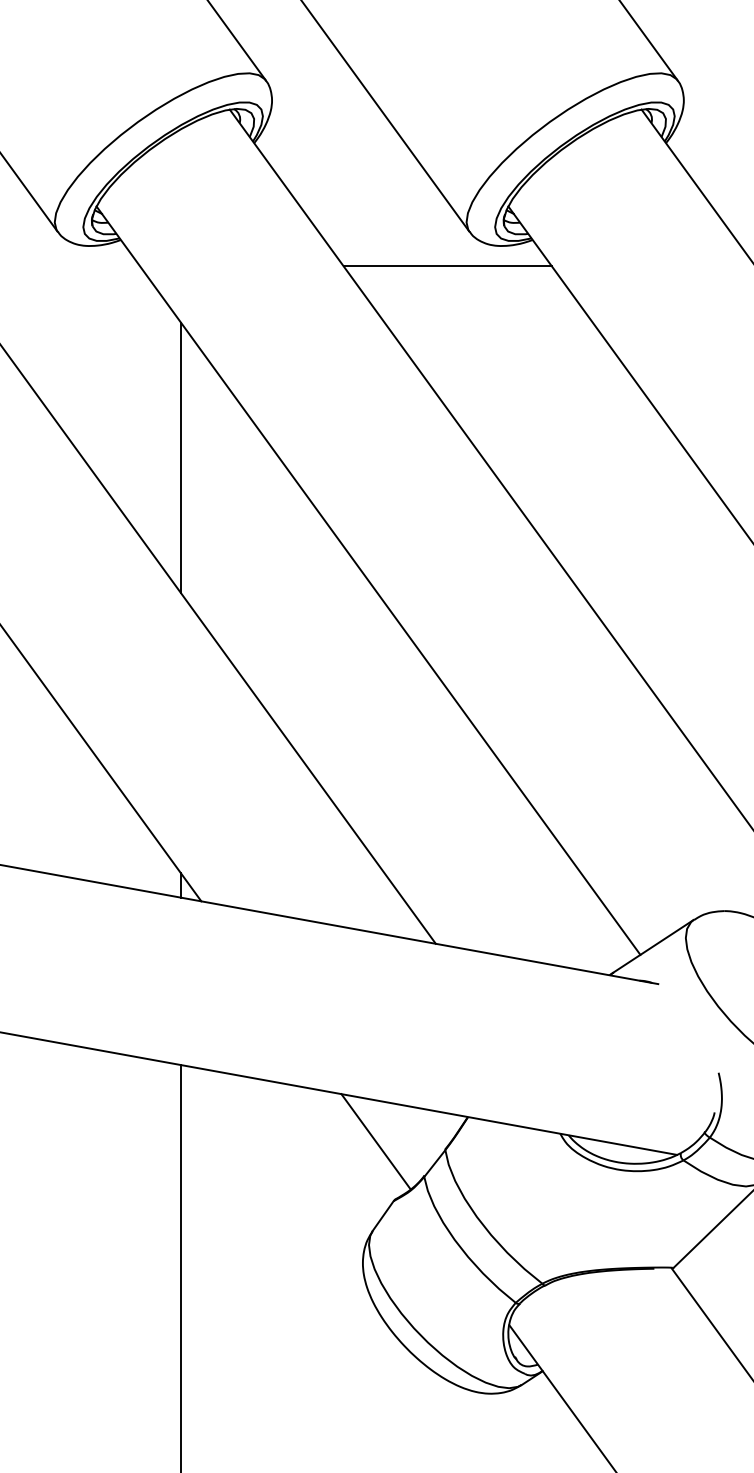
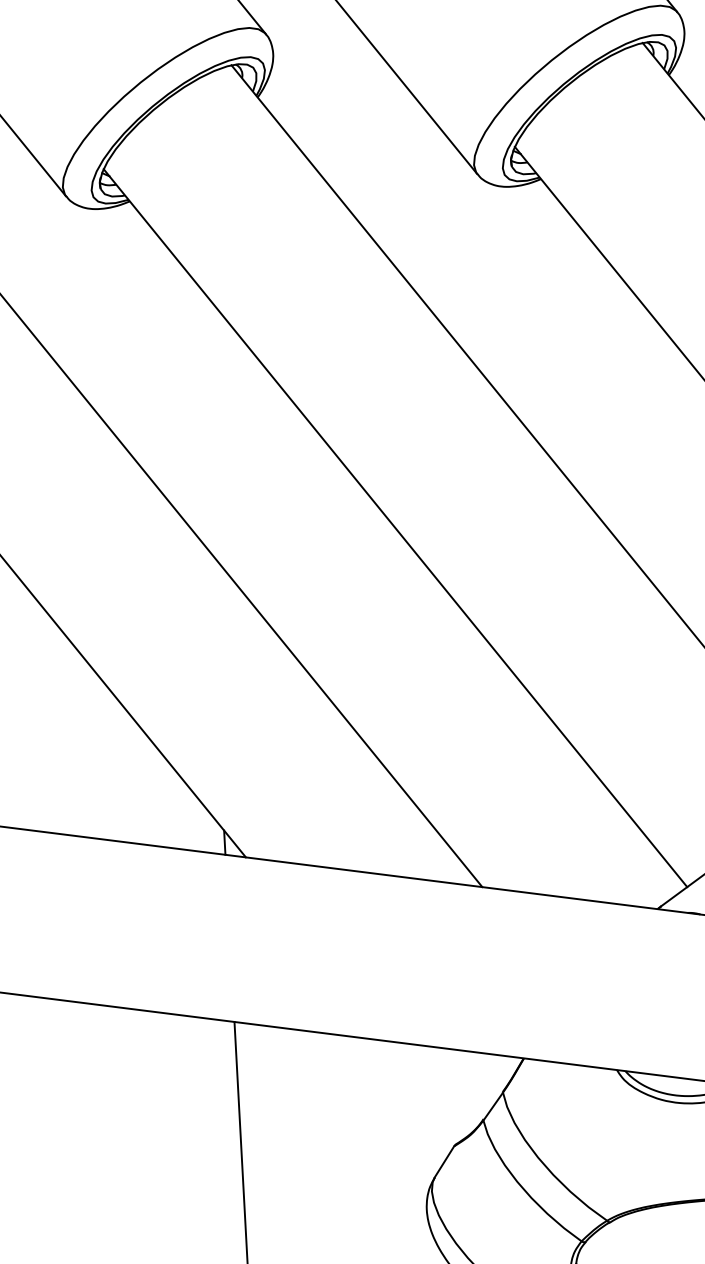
line: (447, 266) -> (457, 210), removed
line: (181, 457) -> (202, 415), removed
line: (375, 1141) -> (432, 1087), removed

